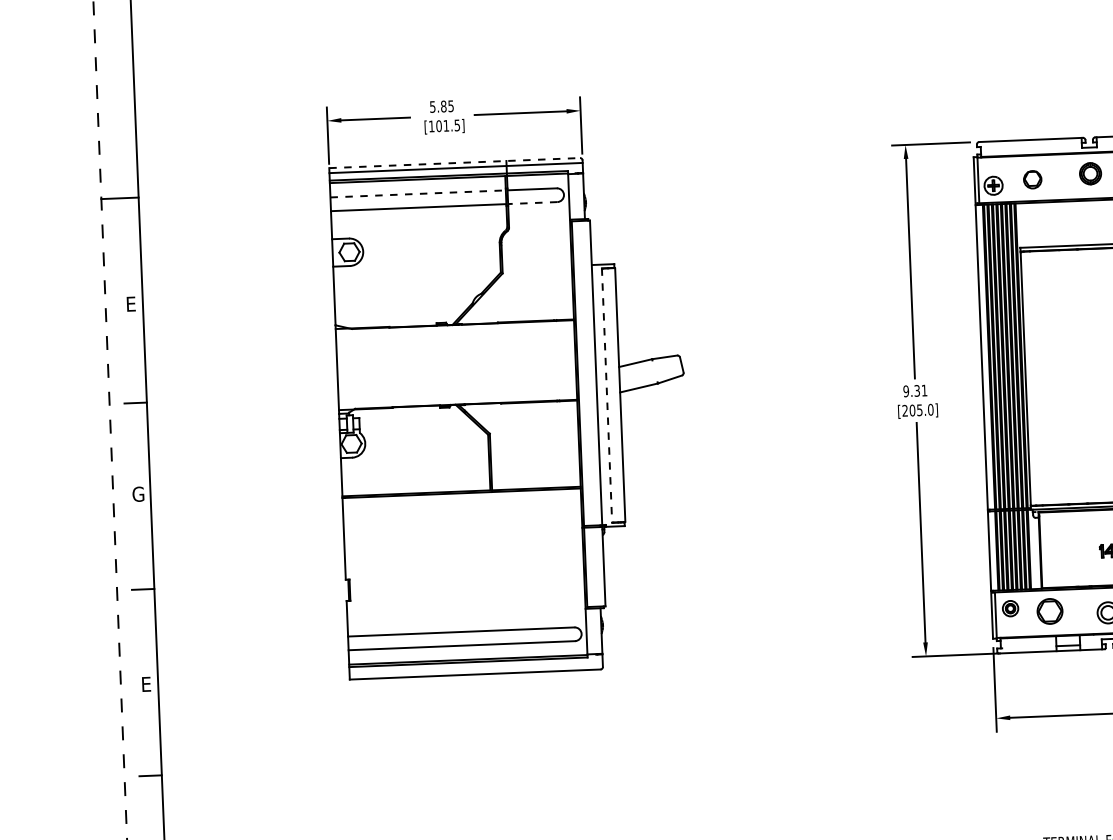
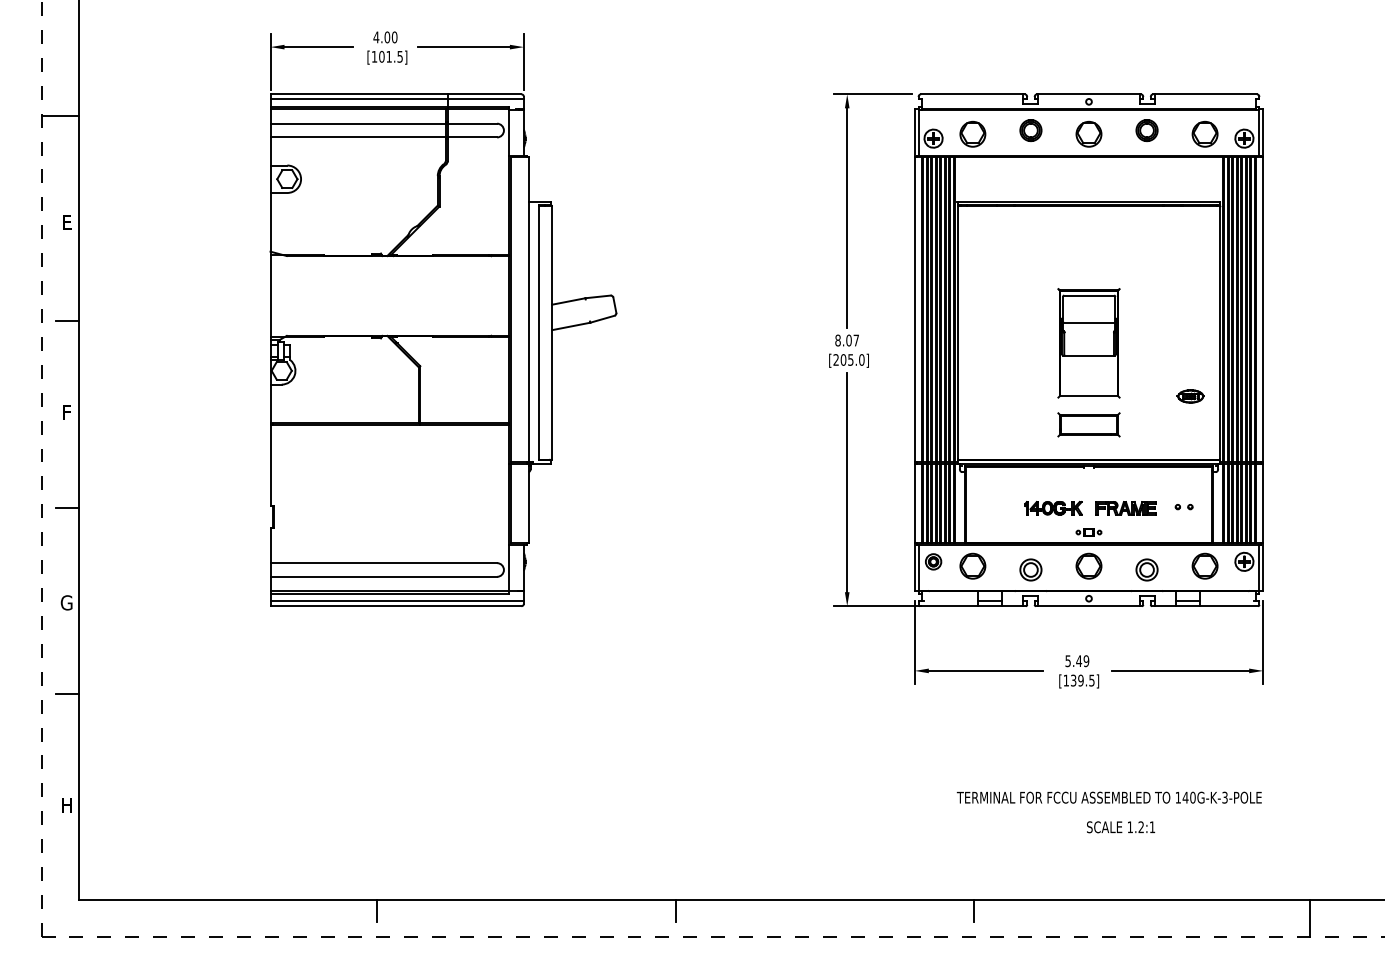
text: (441, 106) -> (385, 37), 5.85 -> 4.00
line: (455, 163) -> (396, 94), dashed -> solid
part: (1032, 179) -> (972, 133), size x1.43
line: (418, 193) -> (358, 123), dashed -> solid
line: (532, 203) -> (472, 137), dashed -> solid
text: (914, 390) -> (846, 340), 9.31 -> 8.07
line: (606, 396) -> (538, 333), dashed -> solid
text: (138, 494) -> (66, 412), G -> F
line: (475, 669) -> (396, 601), added
text: (145, 684) -> (66, 602), E -> G

